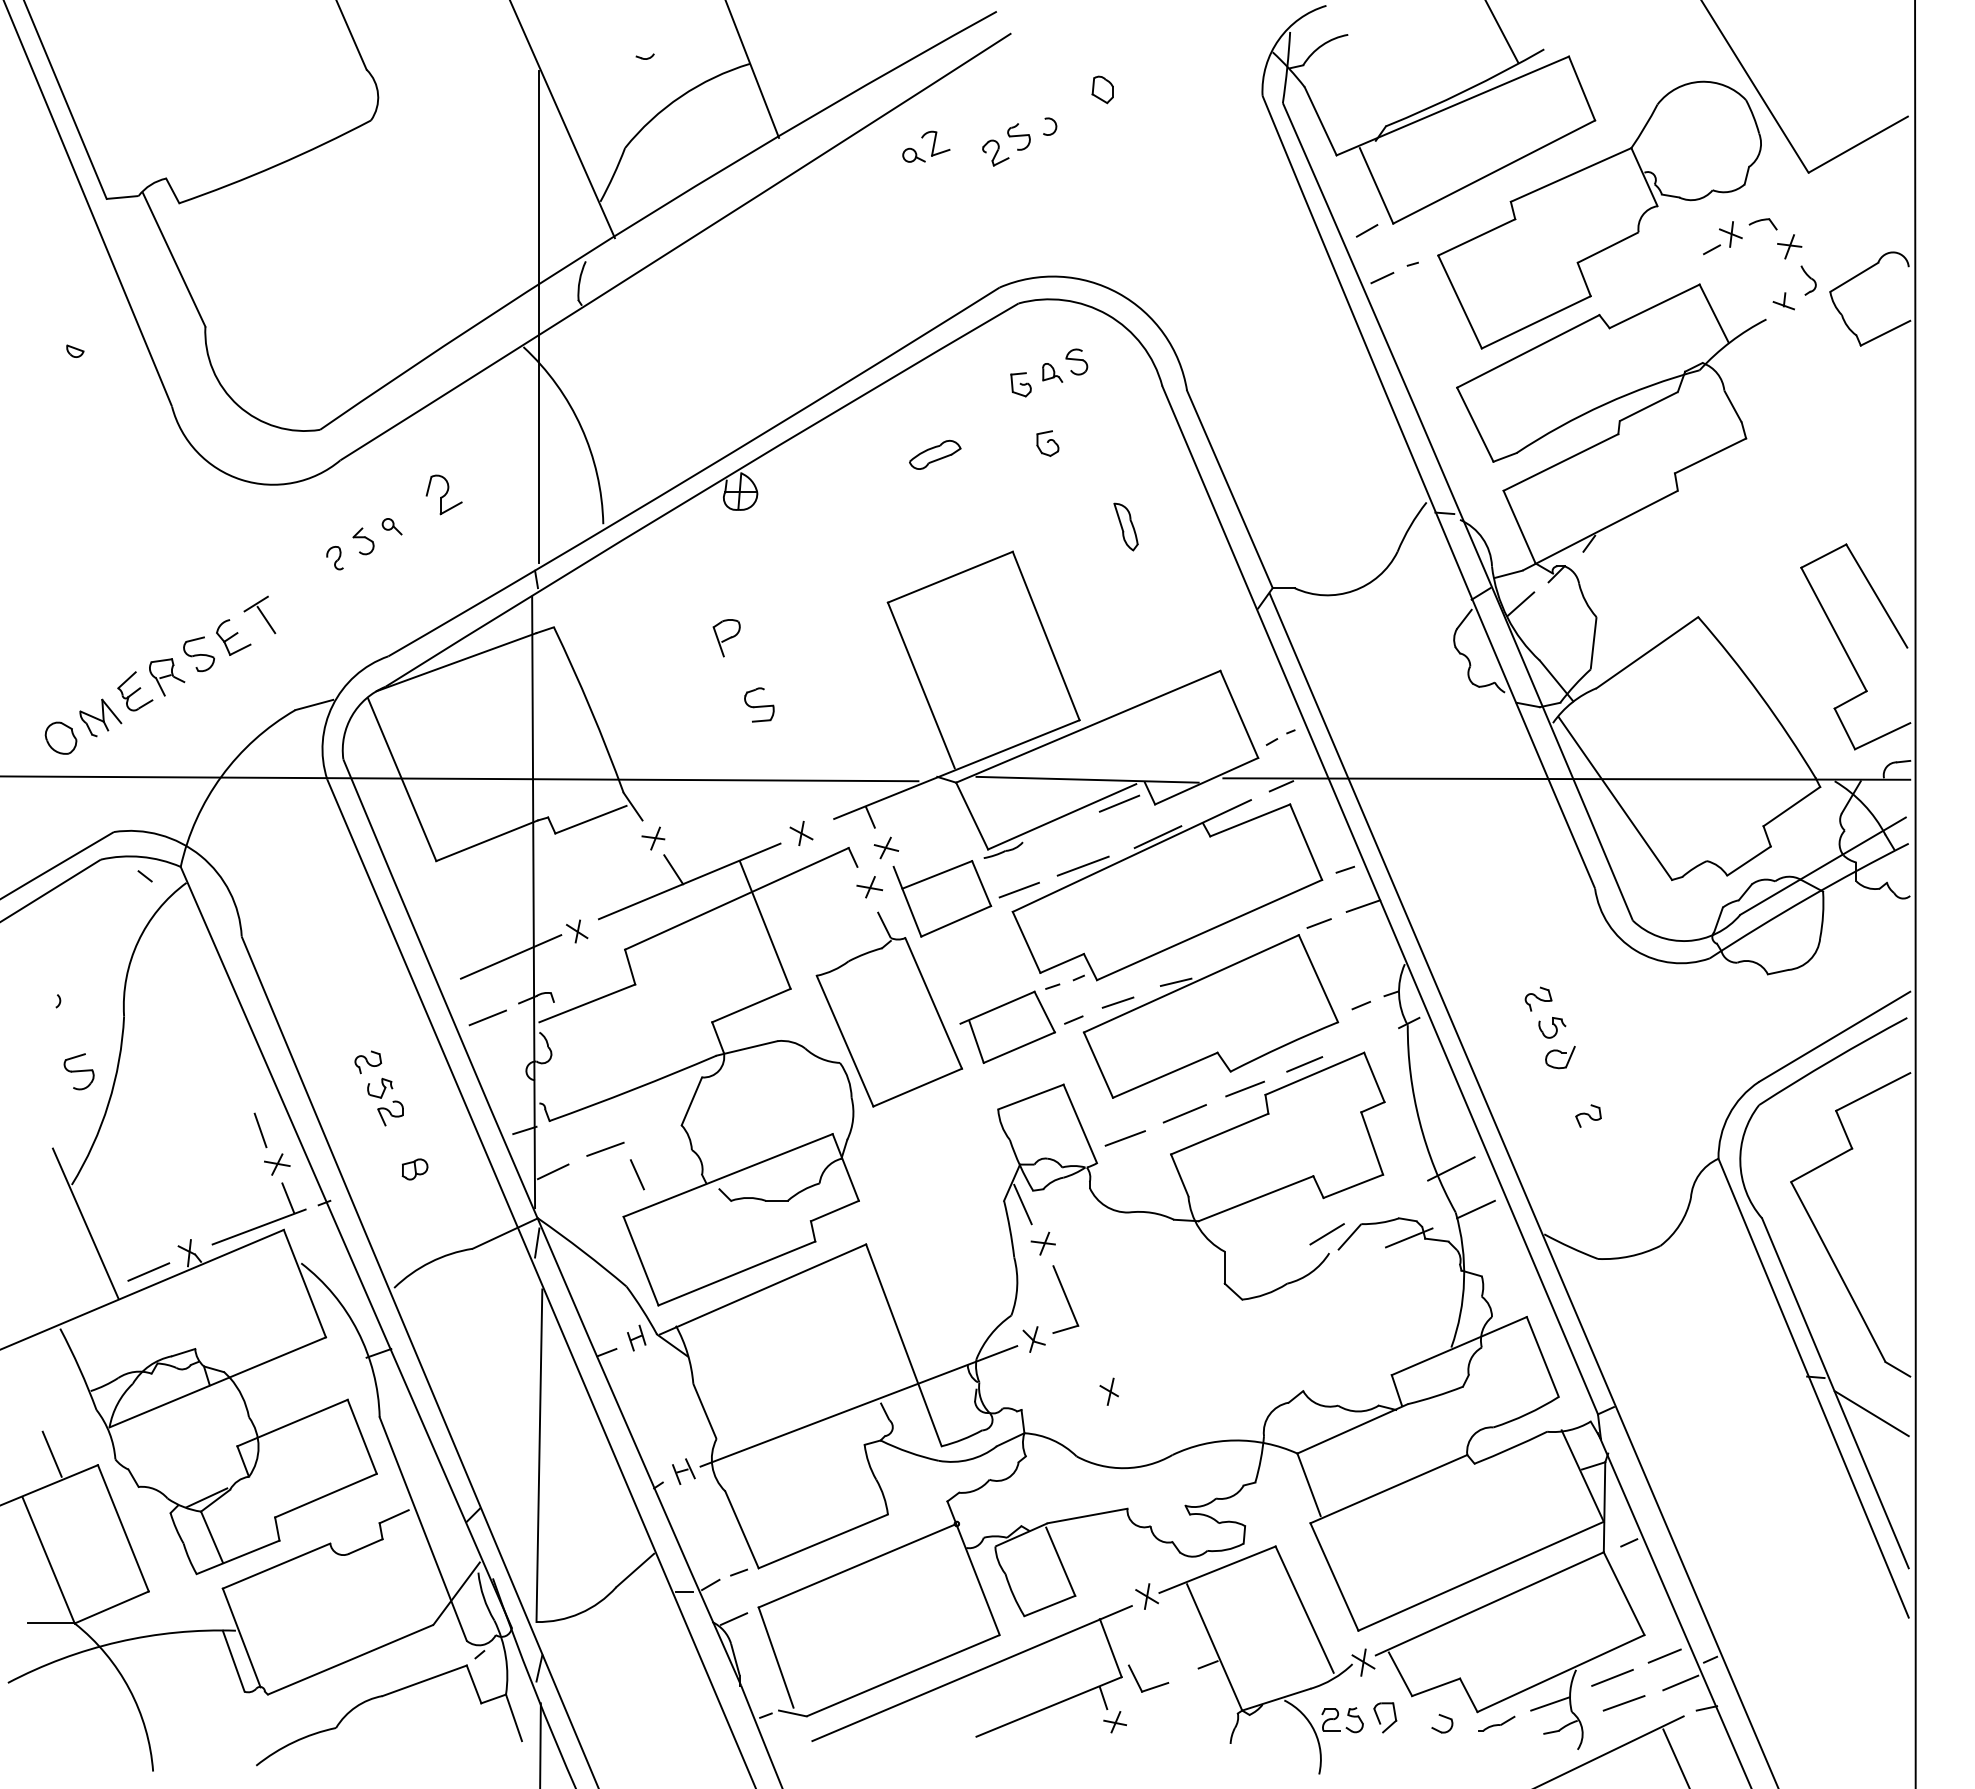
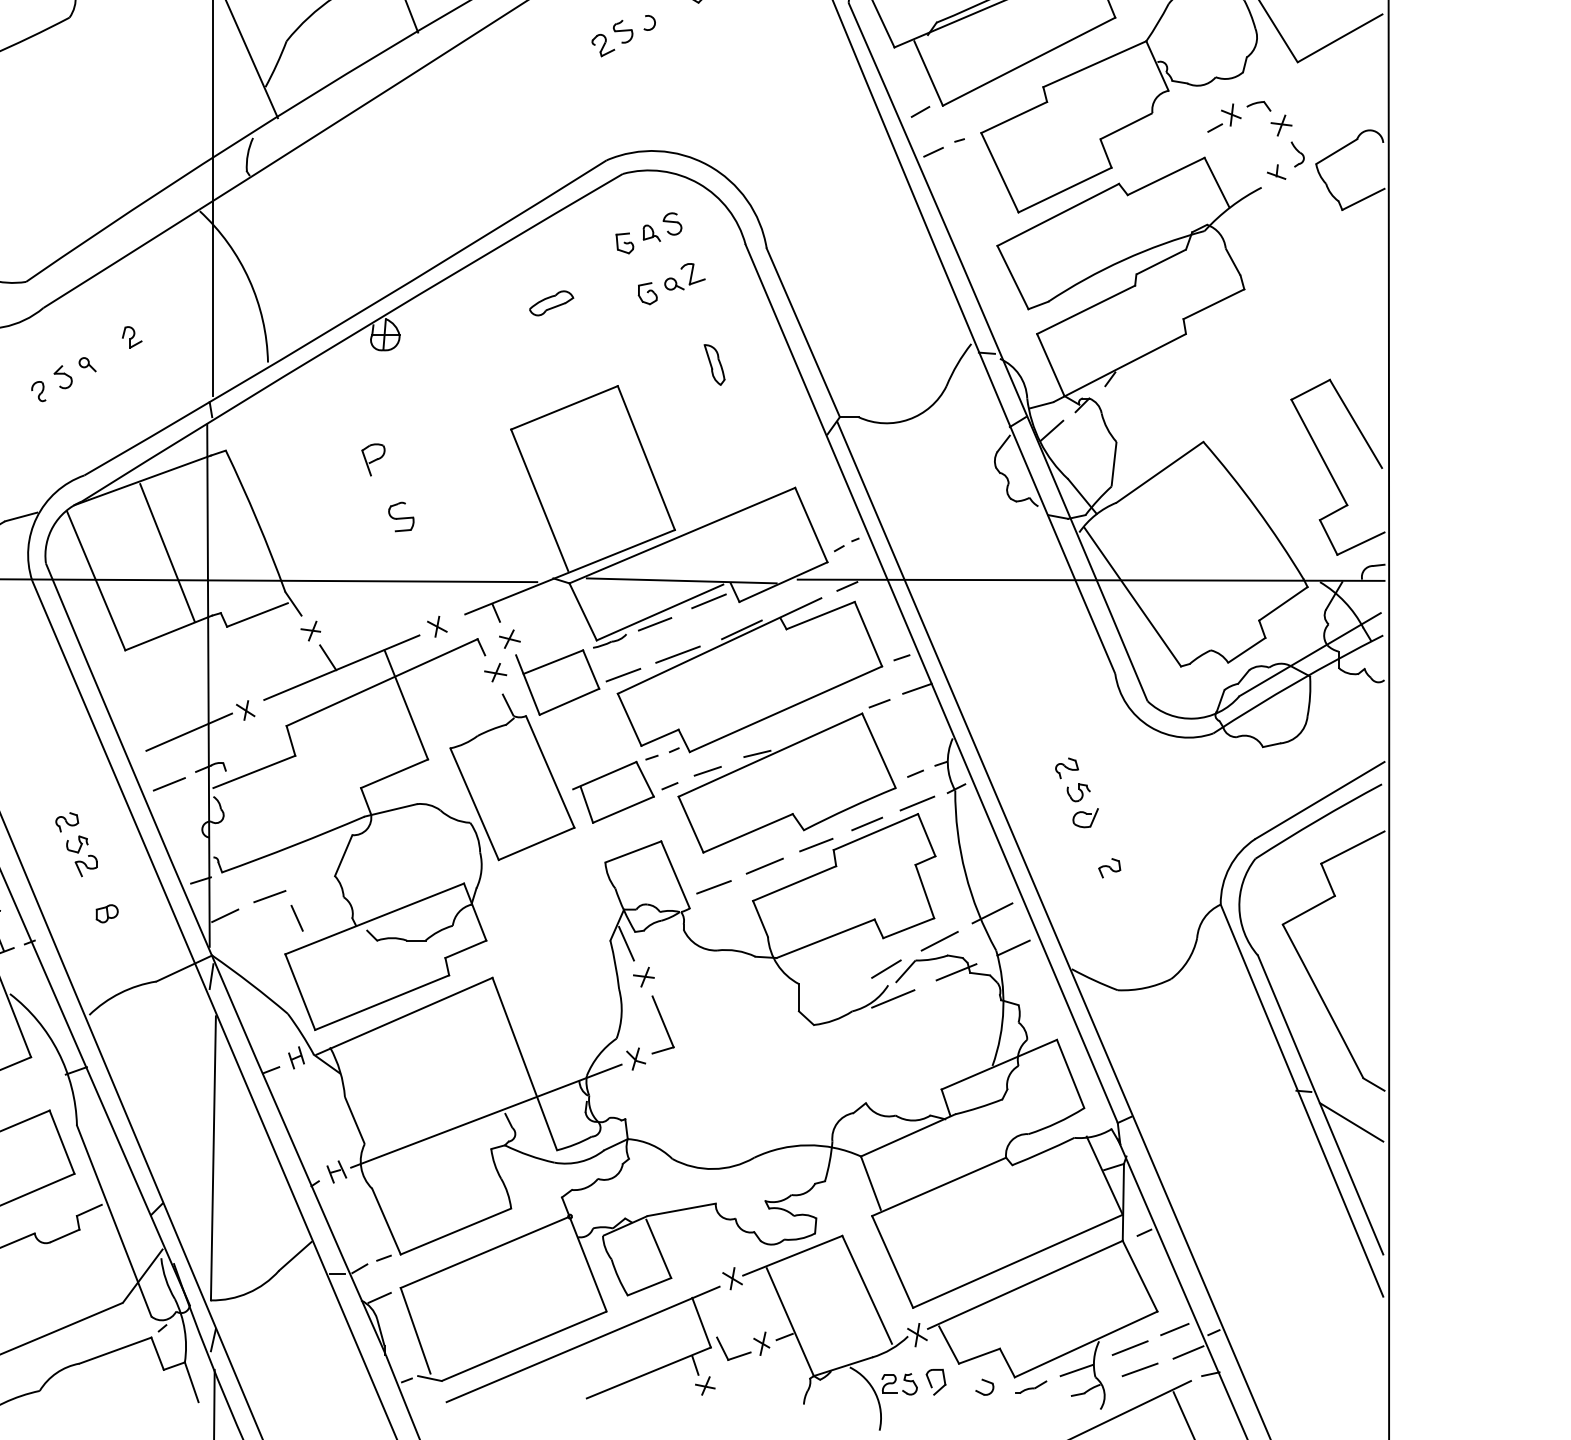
part: (926, 146) -> (685, 276), moved
part: (444, 494) -> (132, 337), size x0.62
line: (485, 746) -> (167, 552), added
line: (1056, 830) -> (655, 624), added
line: (1363, 1040) -> (917, 803), added
line: (1389, 1201) -> (939, 941), added
line: (1334, 1268) -> (892, 998), added
part: (1108, 1391) -> (761, 1343), moved

